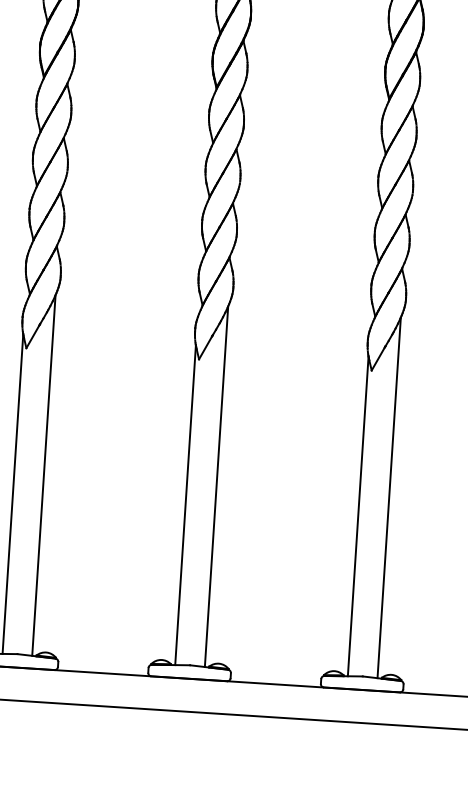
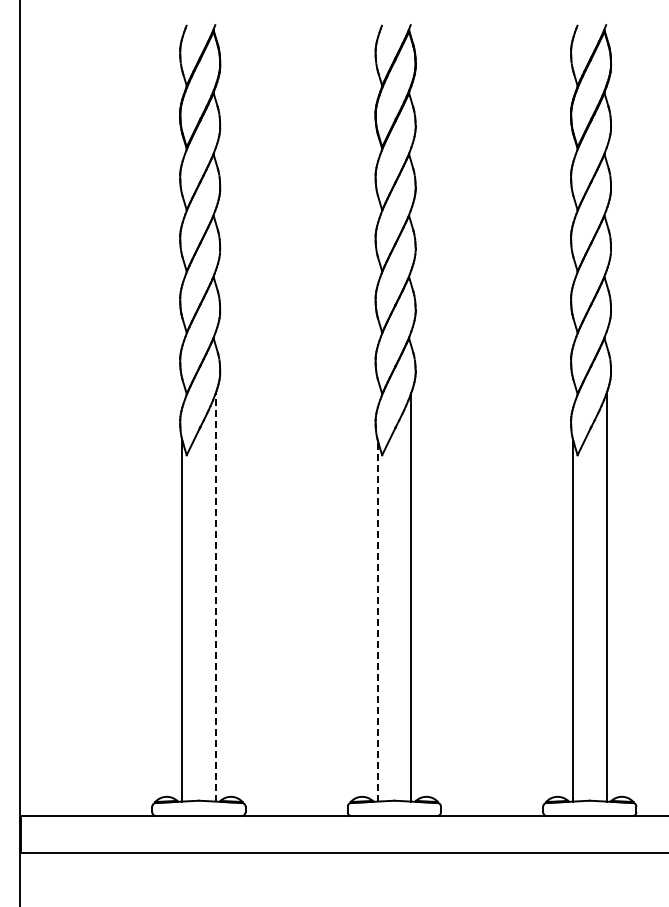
line: (43, 474) -> (215, 596), solid -> dashed
line: (185, 505) -> (377, 620), solid -> dashed

